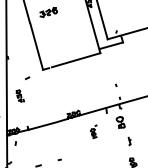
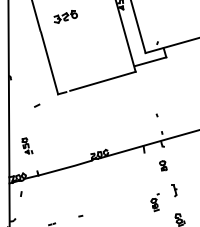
part: (19, 95) -> (26, 145), moved
part: (120, 122) -> (162, 165), size x0.62
part: (93, 131) -> (154, 202), moved

